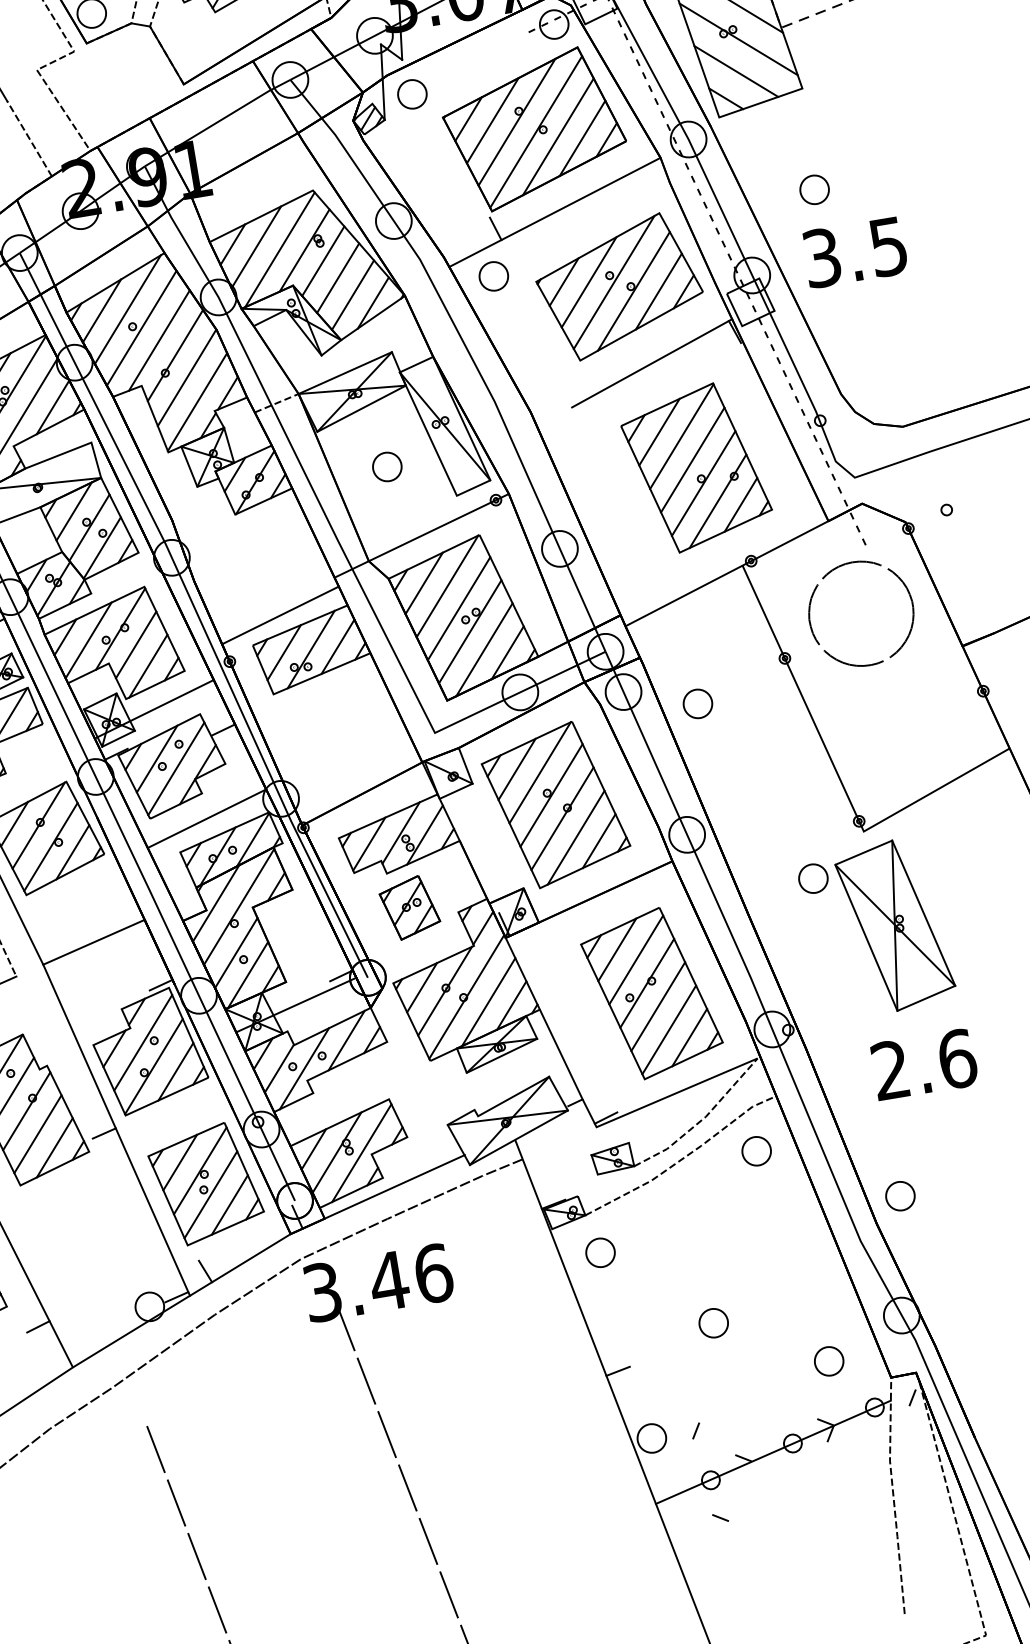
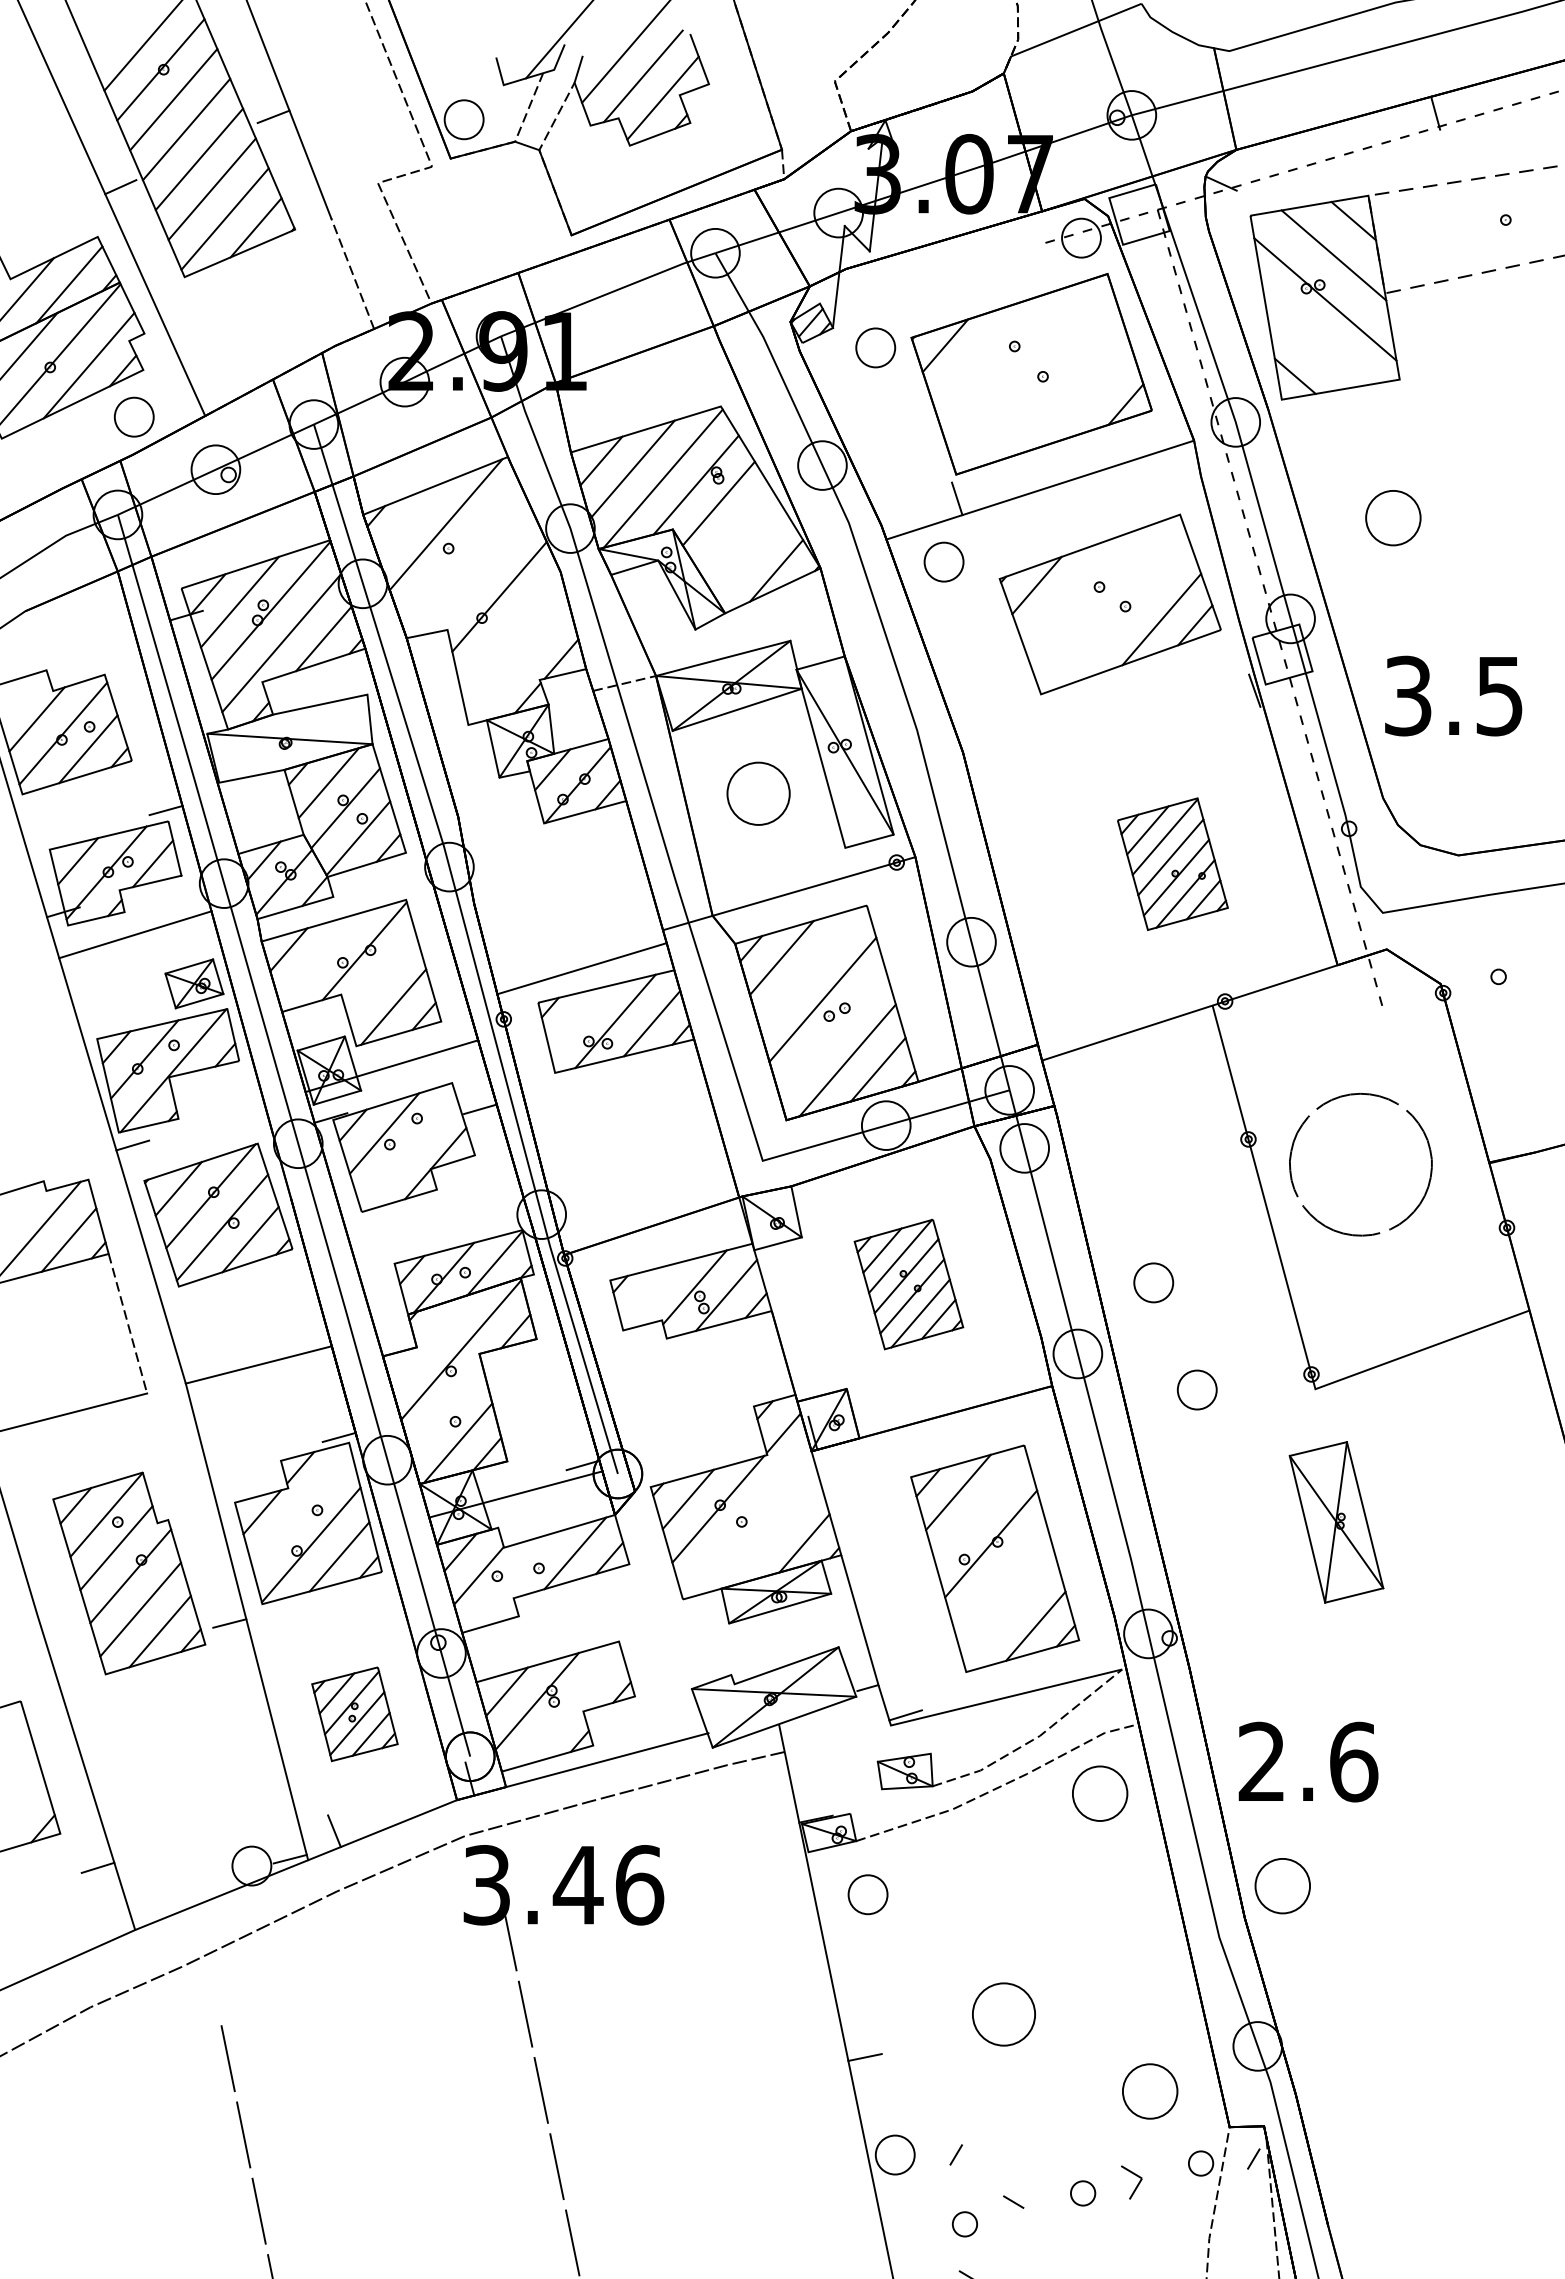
line: (735, 71) -> (1314, 341), removed
part: (412, 94) -> (875, 347), moved
line: (492, 120) -> (977, 353), removed
line: (516, 122) -> (1009, 360), removed
line: (535, 131) -> (1032, 377), removed
line: (558, 136) -> (1061, 389), removed
line: (582, 138) -> (1093, 396), removed
part: (814, 189) -> (1393, 517), size x1.4
text: (854, 252) -> (1453, 695), moved
line: (338, 278) -> (735, 529), removed
line: (589, 282) -> (1070, 591), removed
line: (613, 282) -> (1103, 597), removed
line: (633, 291) -> (1127, 613), removed
line: (353, 294) -> (751, 555), removed
line: (101, 310) -> (410, 520), removed
line: (141, 328) -> (460, 552), removed
line: (159, 340) -> (481, 572), removed
line: (652, 363) -> (1136, 714), removed
line: (187, 377) -> (510, 629), removed
line: (197, 402) -> (518, 664), removed
part: (387, 466) -> (758, 793), size x1.6
part: (696, 467) -> (1172, 863), size x0.6
line: (447, 586) -> (812, 967), removed
part: (813, 594) -> (1301, 1128), moved
line: (470, 632) -> (832, 1033), removed
line: (88, 639) -> (319, 958), removed
line: (135, 644) -> (381, 975), removed
line: (284, 652) -> (578, 1019), removed
part: (697, 703) -> (1153, 1282), moved
line: (176, 768) -> (408, 1150), removed
part: (555, 805) -> (908, 1284), size x0.6
line: (206, 818) -> (437, 1224), removed
line: (369, 844) -> (649, 1295), removed
part: (813, 878) -> (1197, 1389), moved
line: (215, 903) -> (430, 1340), removed
part: (409, 907) -> (689, 1389), removed
part: (895, 925) -> (1336, 1522), size x0.7
line: (235, 953) -> (446, 1411), removed
line: (636, 959) -> (981, 1509), removed
line: (466, 996) -> (746, 1521), removed
line: (488, 1002) -> (773, 1533), removed
line: (658, 1006) -> (1000, 1577), removed
line: (669, 1029) -> (1010, 1611), removed
line: (142, 1042) -> (301, 1510), removed
text: (924, 1064) -> (1308, 1761), moved
line: (304, 1068) -> (512, 1581), removed
part: (756, 1151) -> (1099, 1793), size x1.4
line: (361, 1153) -> (570, 1707), removed
part: (205, 1184) -> (354, 1714), size x0.6
part: (900, 1195) -> (1282, 1885), size x1.4
part: (713, 1323) -> (1003, 2014), size x1.6
part: (828, 1361) -> (1149, 2091), size x1.4
line: (773, 1451) -> (1055, 2200), removed

